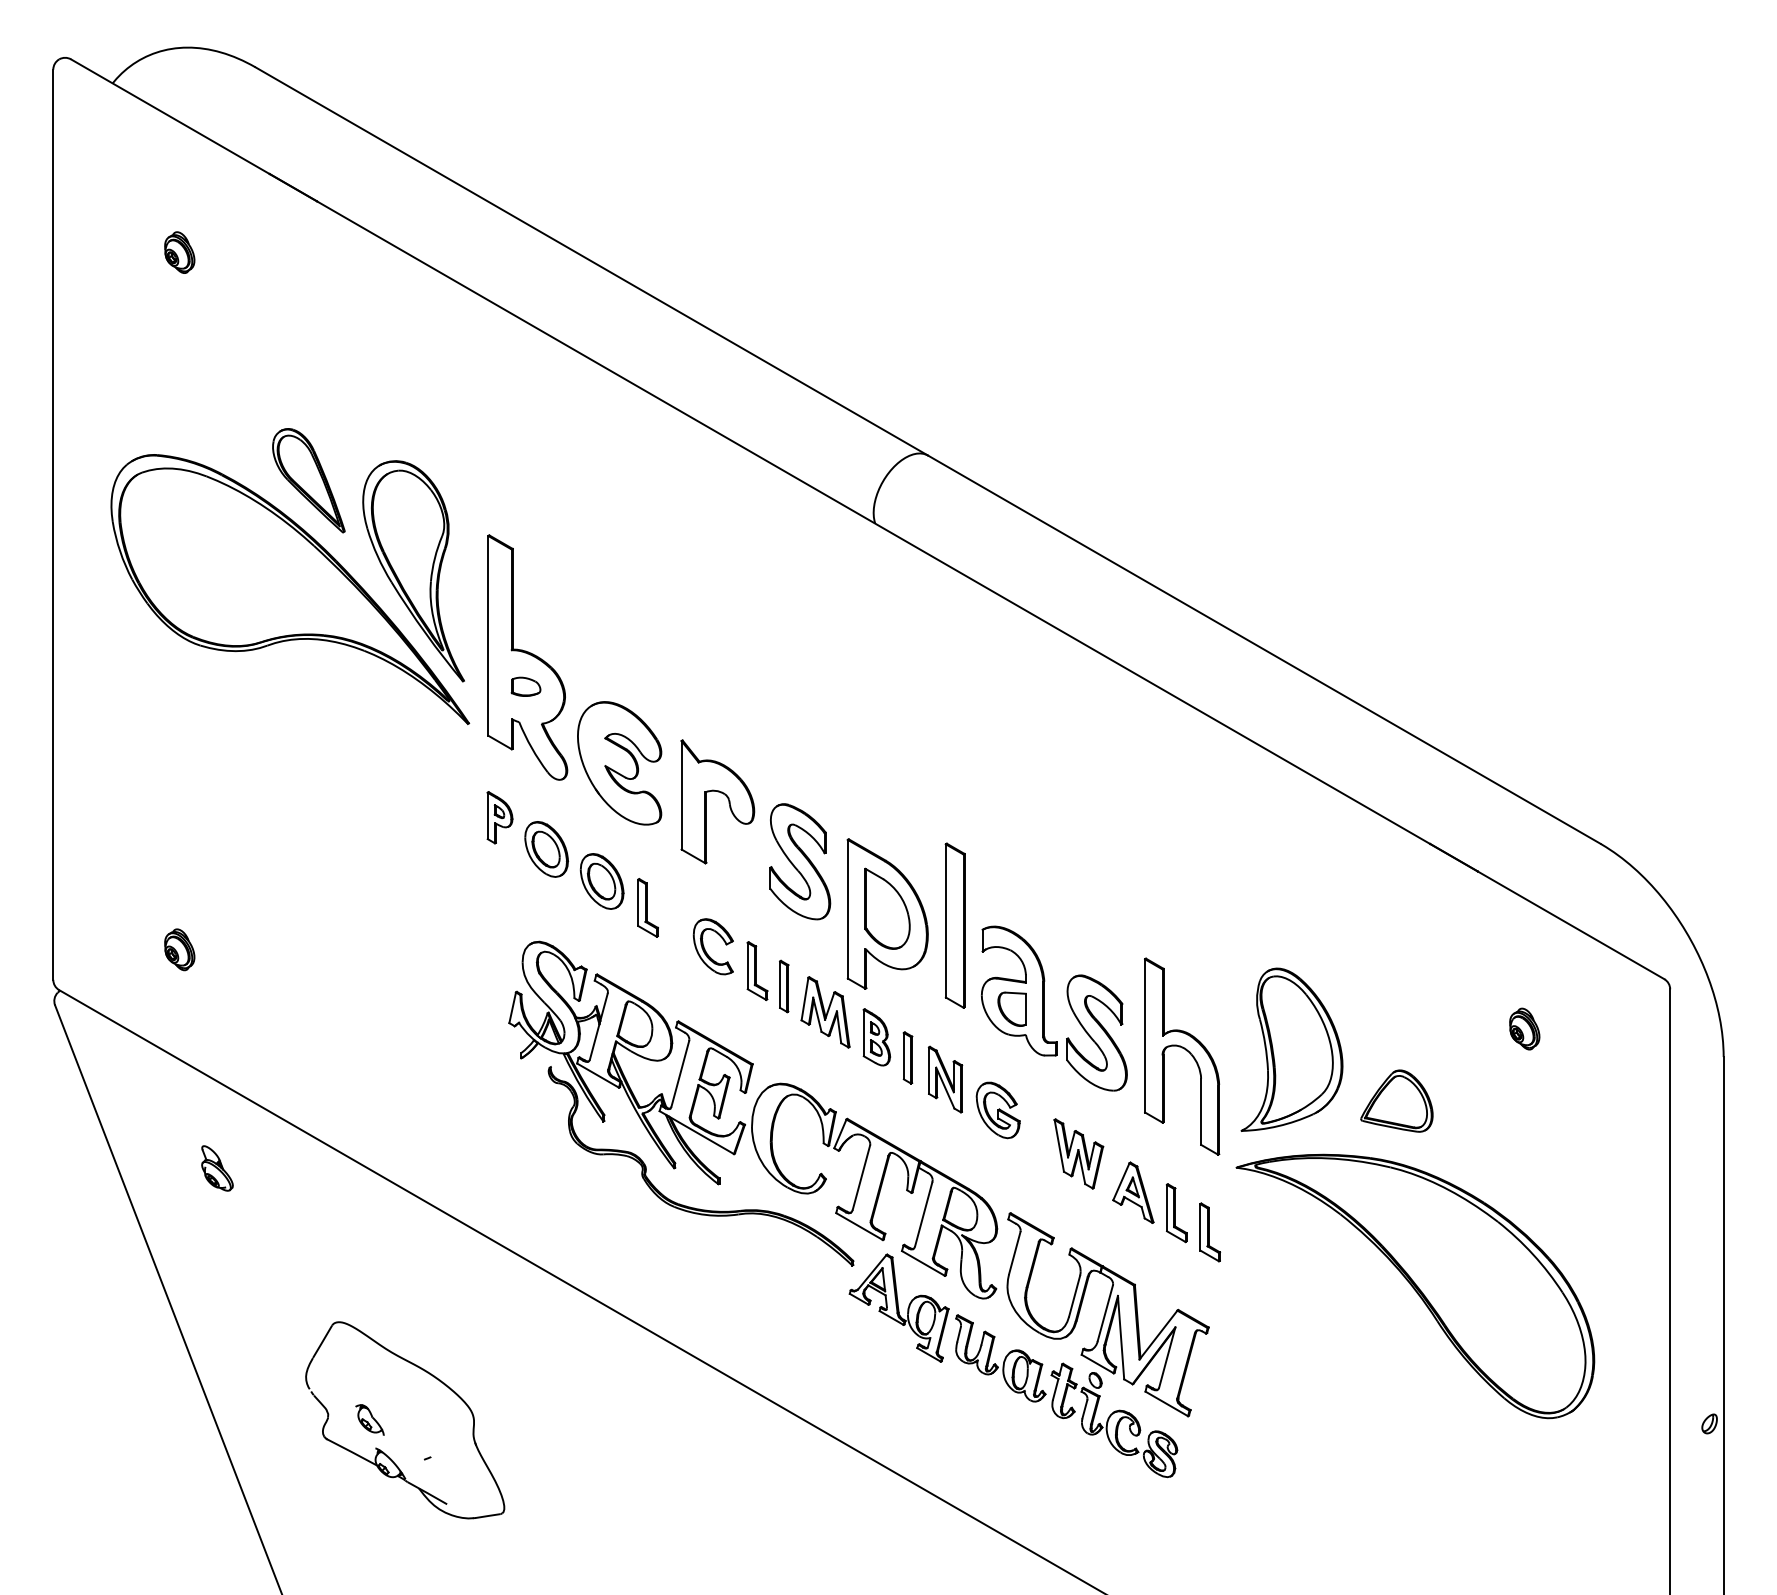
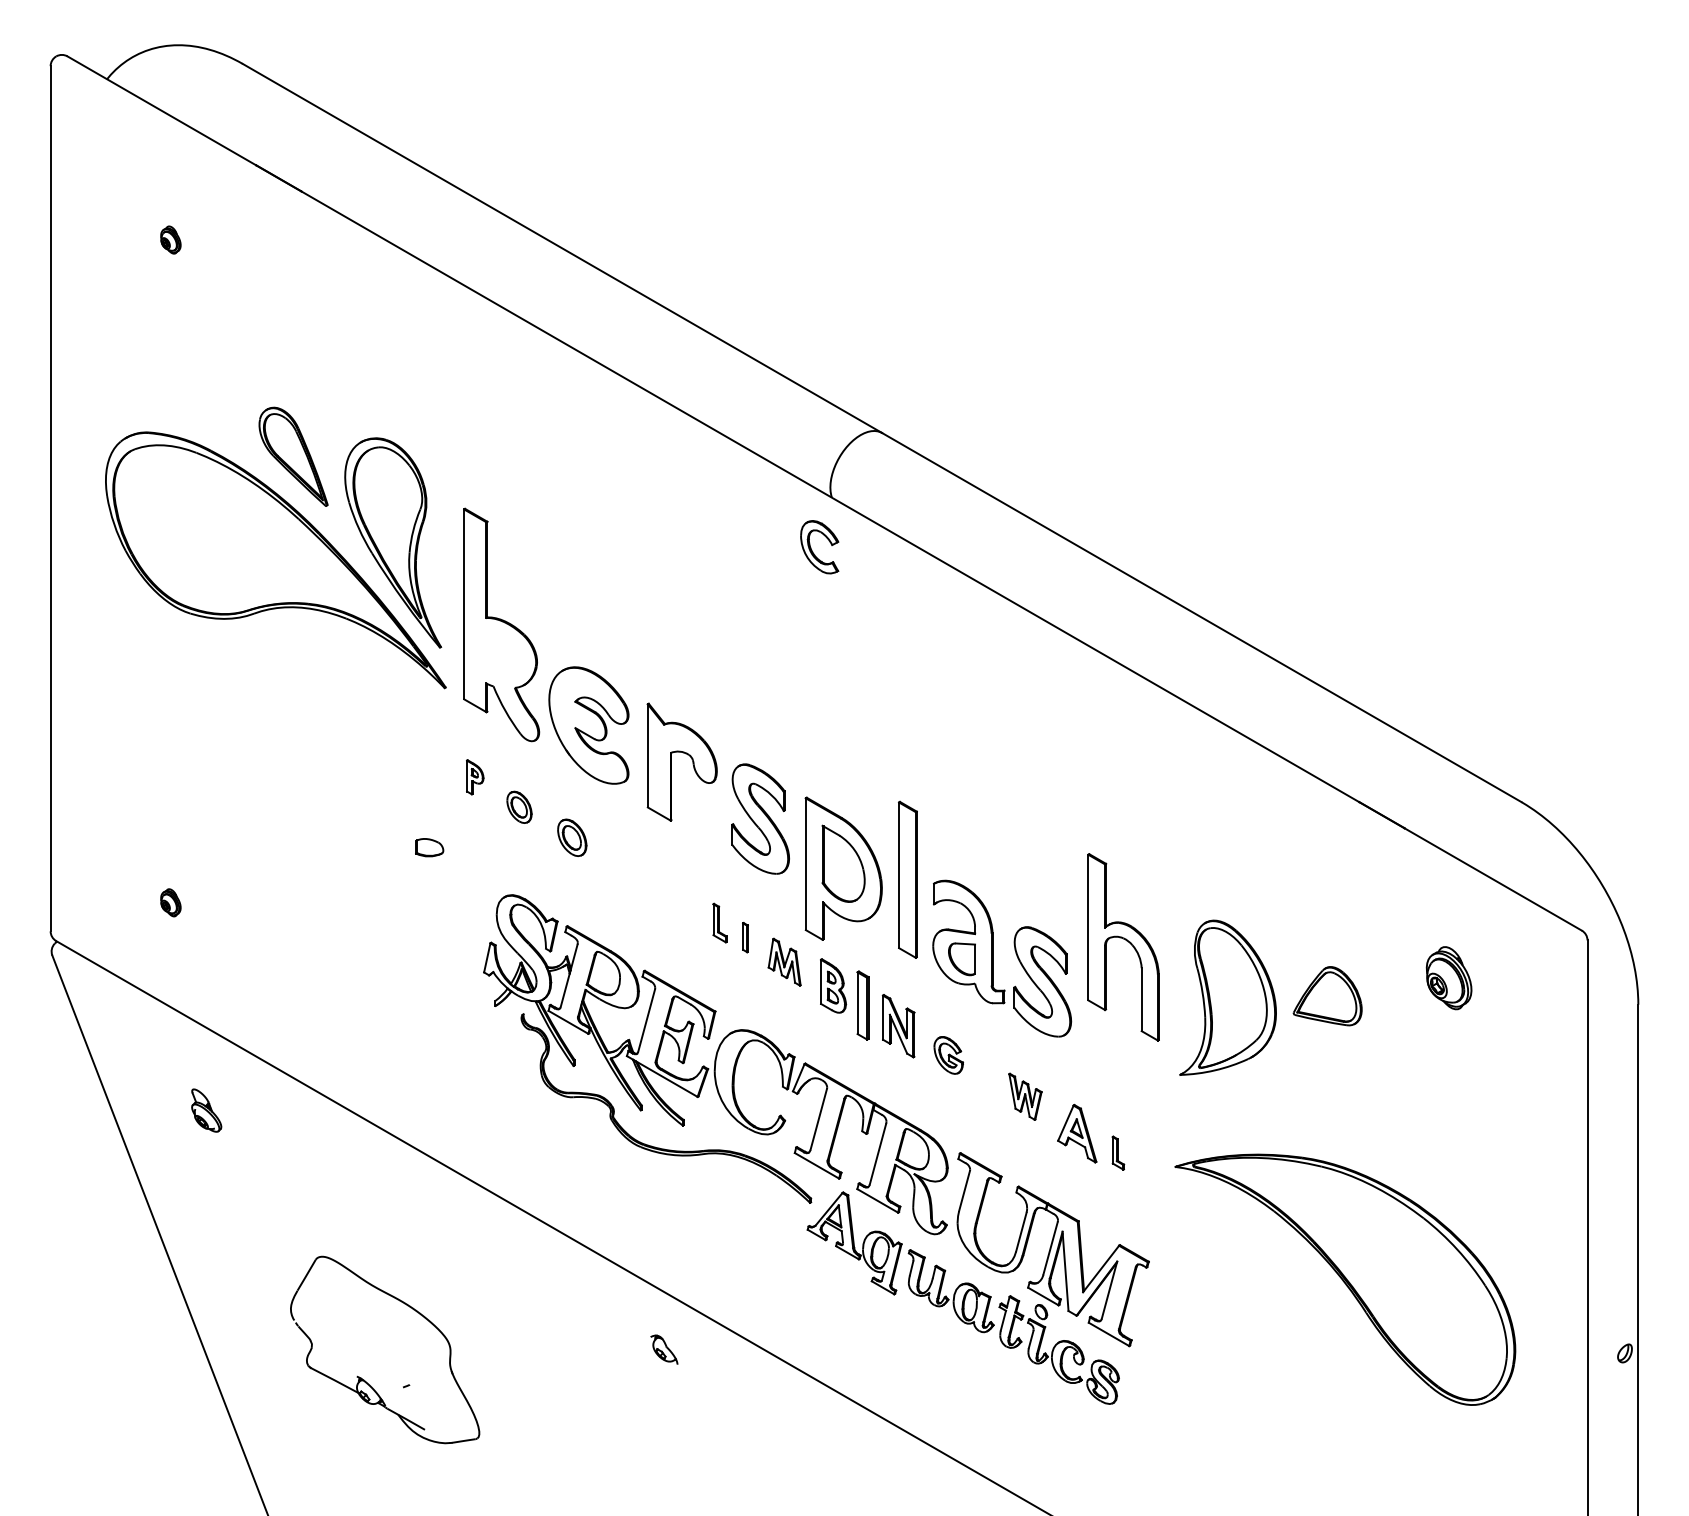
part: (179, 252) -> (170, 239), size x0.7
part: (525, 686) -> (429, 847), moved
part: (499, 817) -> (474, 777), size x0.7
part: (546, 849) -> (519, 807), size x0.6
part: (601, 881) -> (571, 837), size x0.7
part: (647, 907) -> (615, 862), removed
part: (179, 949) -> (170, 902), size x0.7
part: (705, 949) -> (812, 549), moved
part: (757, 971) -> (719, 923), size x0.7
part: (784, 986) -> (745, 937), size x0.6
part: (825, 1012) -> (784, 962), size x0.7
part: (1524, 1028) -> (1449, 977), size x1.6
part: (1186, 1051) -> (1127, 942), moved
part: (907, 1057) -> (862, 1005), size x1.4
part: (1396, 1100) -> (1327, 995), moved
part: (997, 1110) -> (948, 1055), size x0.7
part: (1078, 1153) -> (1025, 1096), size x0.7
part: (1176, 1213) -> (1118, 1153), size x0.6
part: (1210, 1232) -> (1150, 1171), removed
part: (1415, 1286) -> (1345, 1279), moved
part: (369, 1419) -> (663, 1349), moved

